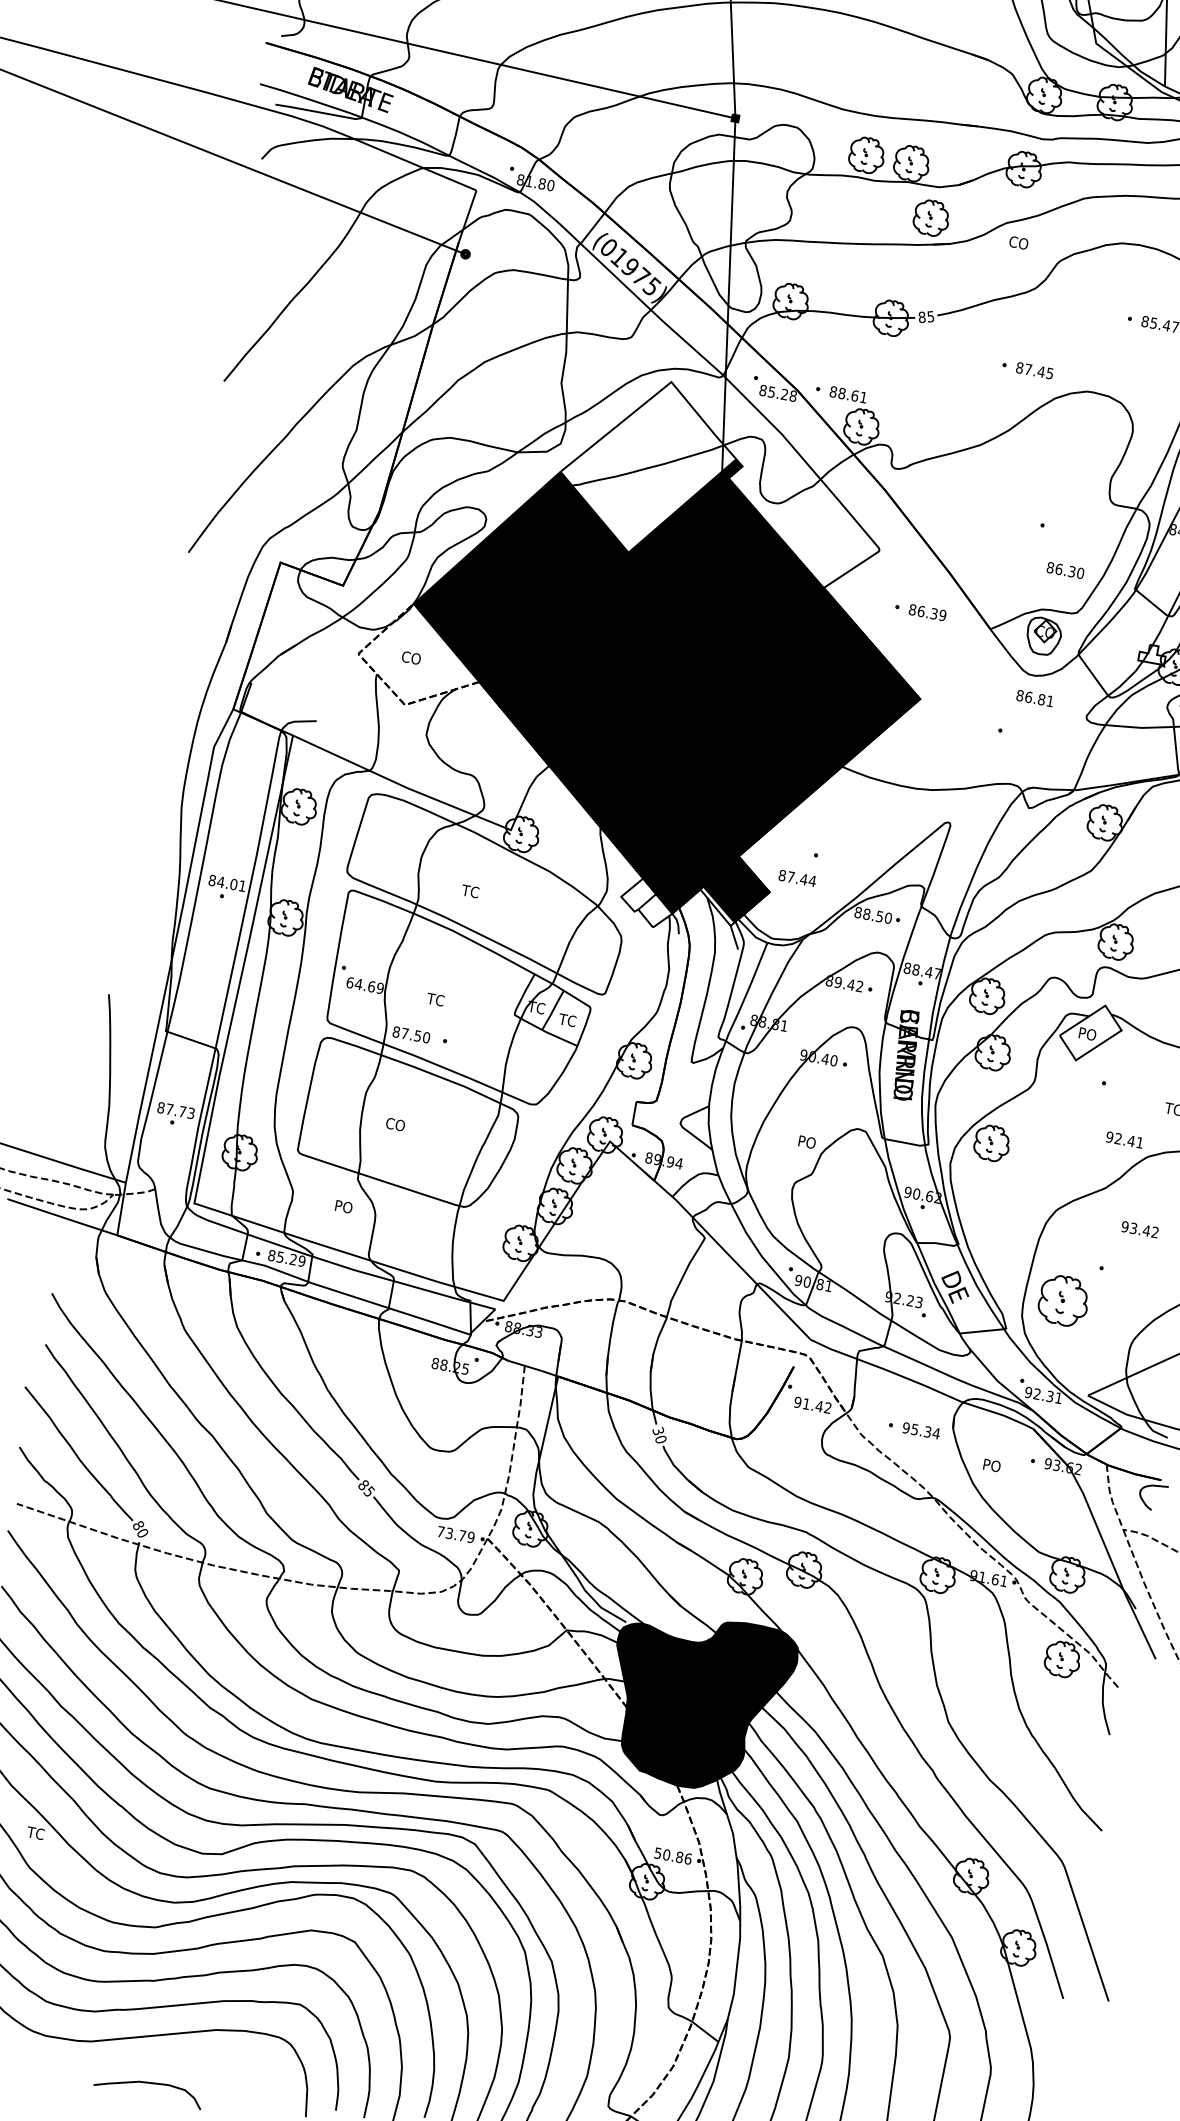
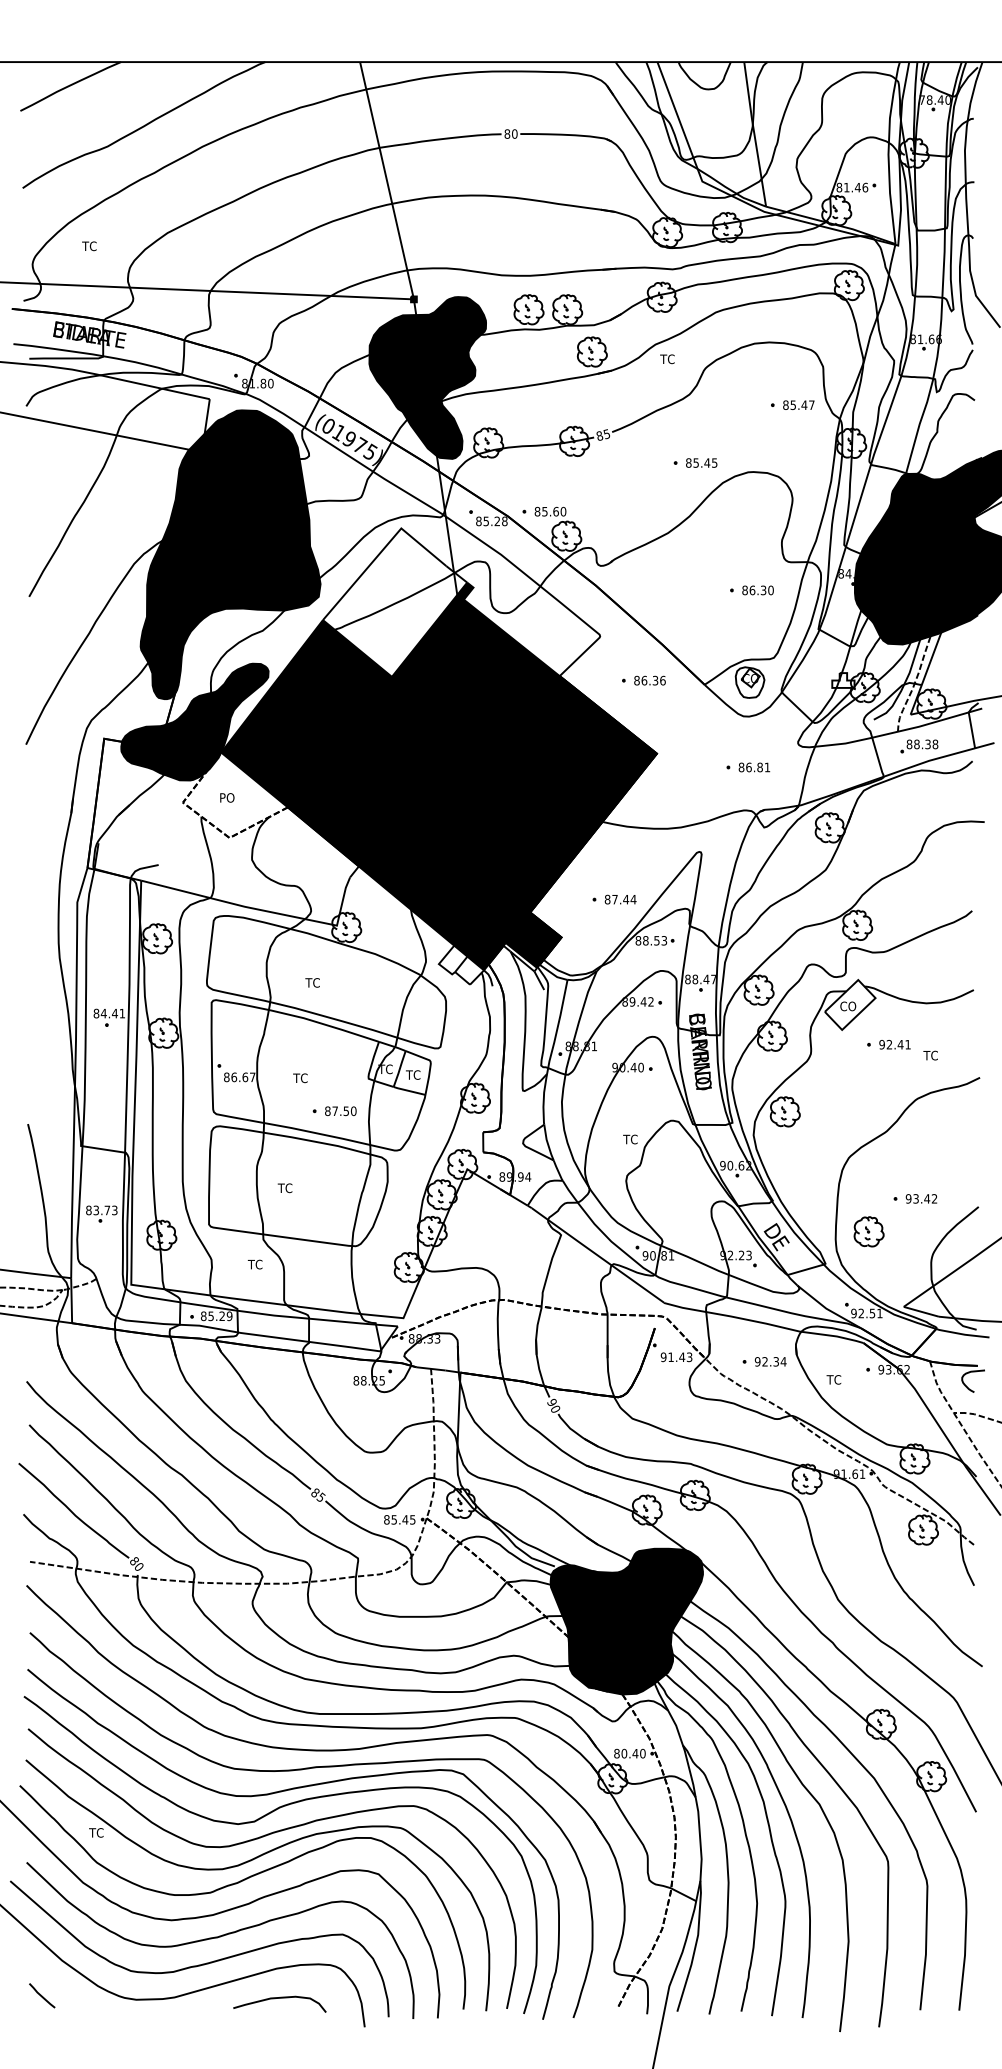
fill: (734, 212) -> (427, 377), added
text: (1018, 243) -> (668, 359), CO -> TC
text: (1027, 368) -> (695, 462), 87.45 -> 85.45
fill: (467, 375) -> (230, 554), added
text: (853, 395) -> (554, 511), 88.61 -> 85.60
fill: (389, 561) -> (194, 721), added
text: (1064, 570) -> (757, 590), moved
text: (942, 615) -> (662, 680), 86.39 -> 86.36
text: (411, 657) -> (227, 797), CO -> PO
text: (1035, 698) -> (754, 767), moved
text: (797, 878) -> (620, 899), moved
text: (233, 884) -> (114, 1013), 84.01 -> 84.41
text: (888, 917) -> (664, 940), 88.50 -> 88.53
text: (364, 985) -> (239, 1077), 64.69 -> 86.67
text: (1088, 1034) -> (848, 1006), PO -> CO
text: (411, 1035) -> (340, 1111), moved
text: (168, 1109) -> (95, 1210), 87.73 -> 83.73
text: (394, 1124) -> (285, 1188), CO -> TC
text: (1124, 1139) -> (894, 1044), moved
text: (806, 1142) -> (630, 1139), PO -> TC
text: (343, 1206) -> (255, 1264), PO -> TC
text: (1140, 1229) -> (921, 1198), moved
part: (1063, 1300) -> (868, 1231), size x0.71
text: (1050, 1395) -> (872, 1312), 92.31 -> 92.51
text: (827, 1408) -> (689, 1357), 91.42 -> 91.43
text: (914, 1429) -> (764, 1361), 95.34 -> 92.34
text: (657, 1430) -> (551, 1402), 30 -> 90
text: (991, 1465) -> (834, 1379), PO -> TC
text: (455, 1534) -> (399, 1519), 73.79 -> 85.45
text: (672, 1855) -> (629, 1753), 50.86 -> 80.40
curve: (149, 2083) -> (279, 1998), moved

